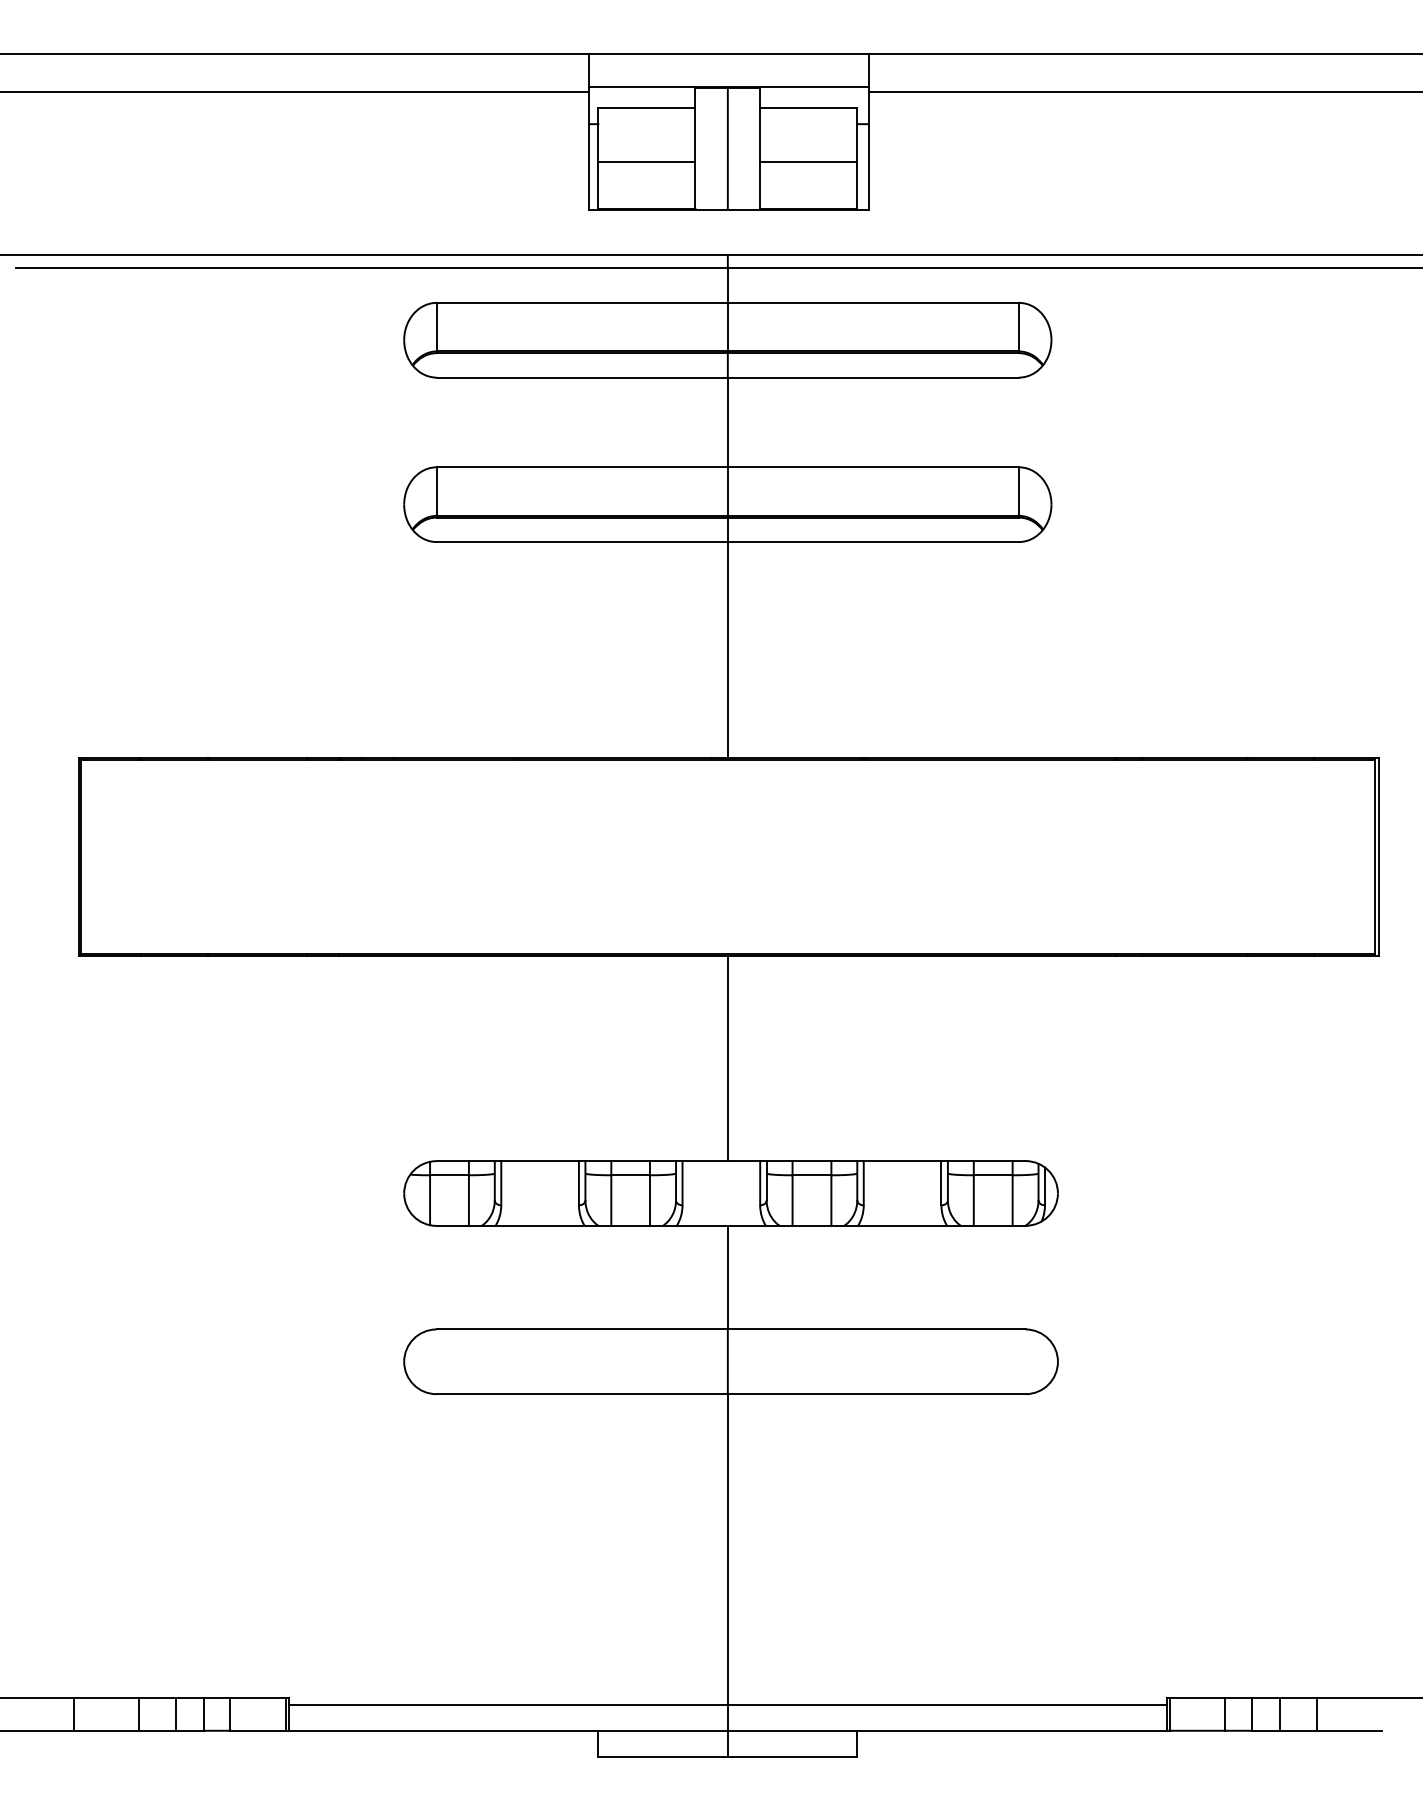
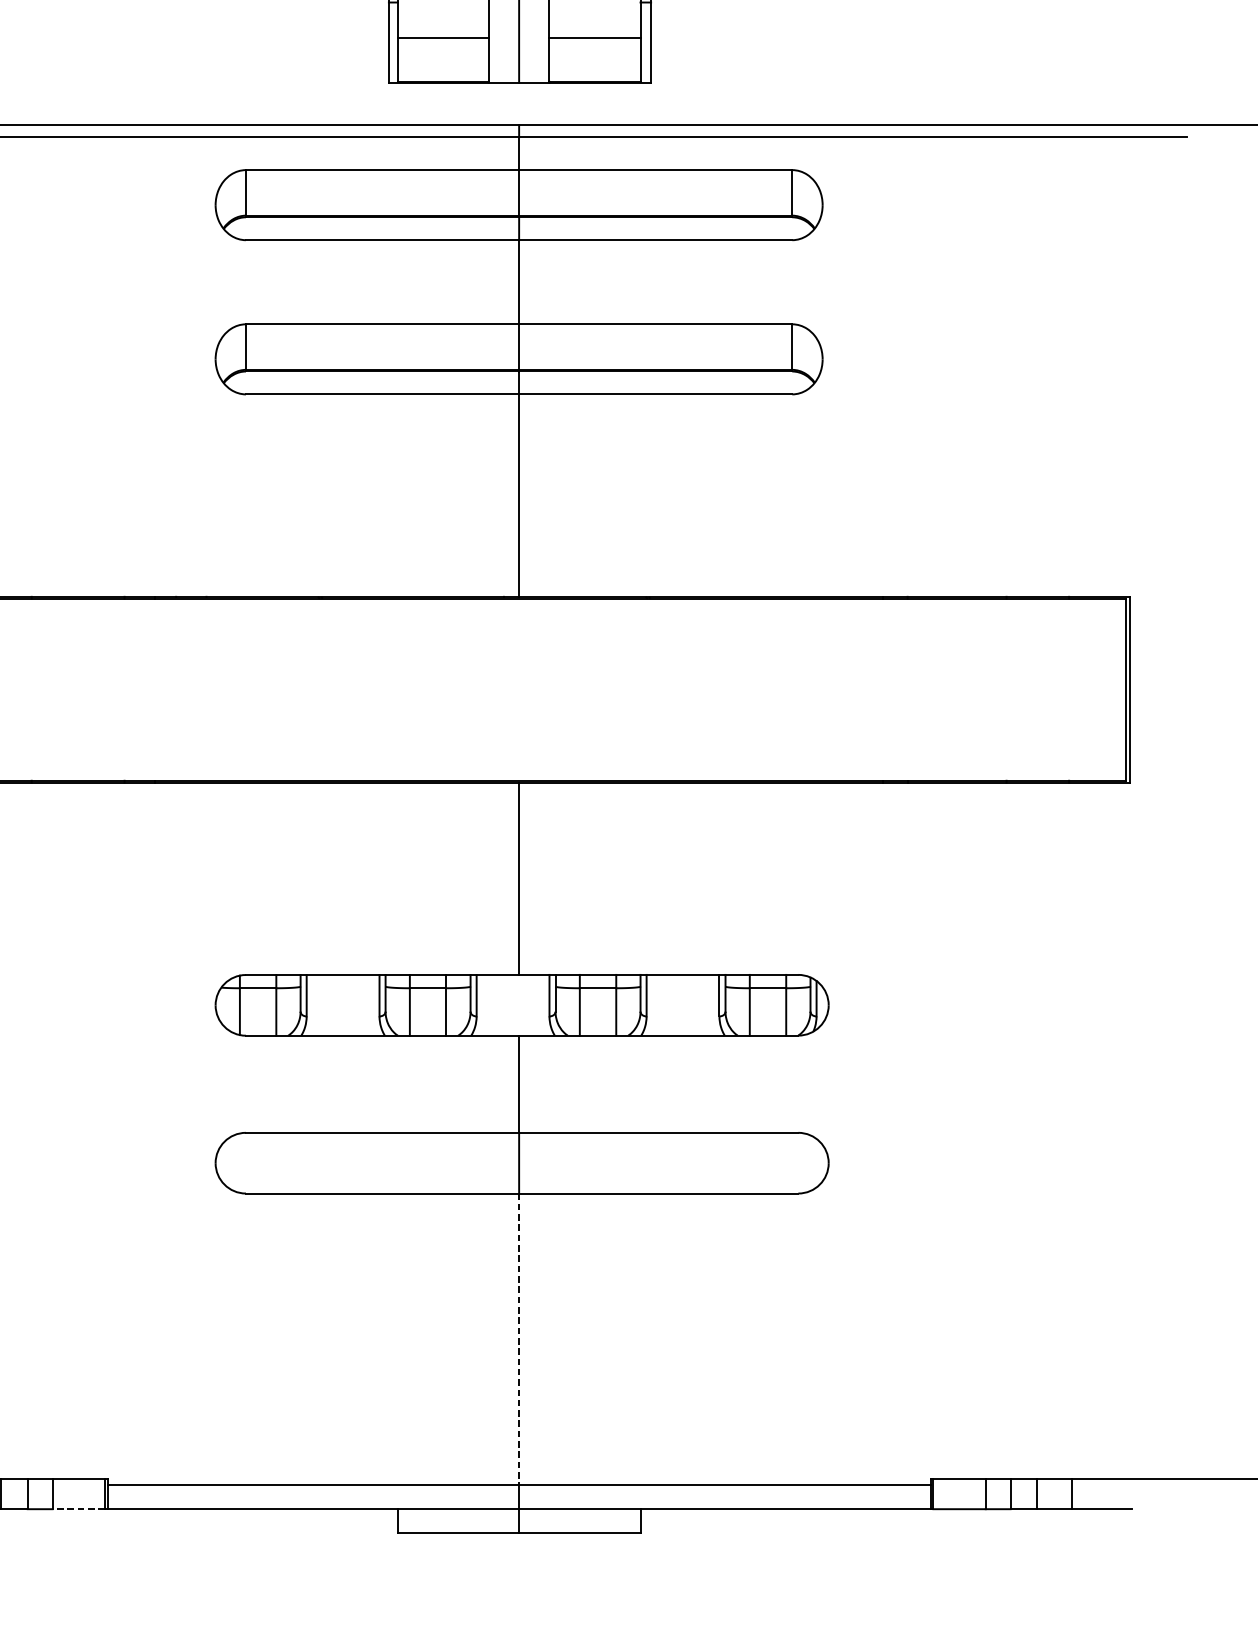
line: (727, 1550) -> (518, 1340), solid -> dashed
line: (258, 1730) -> (78, 1508), solid -> dashed

